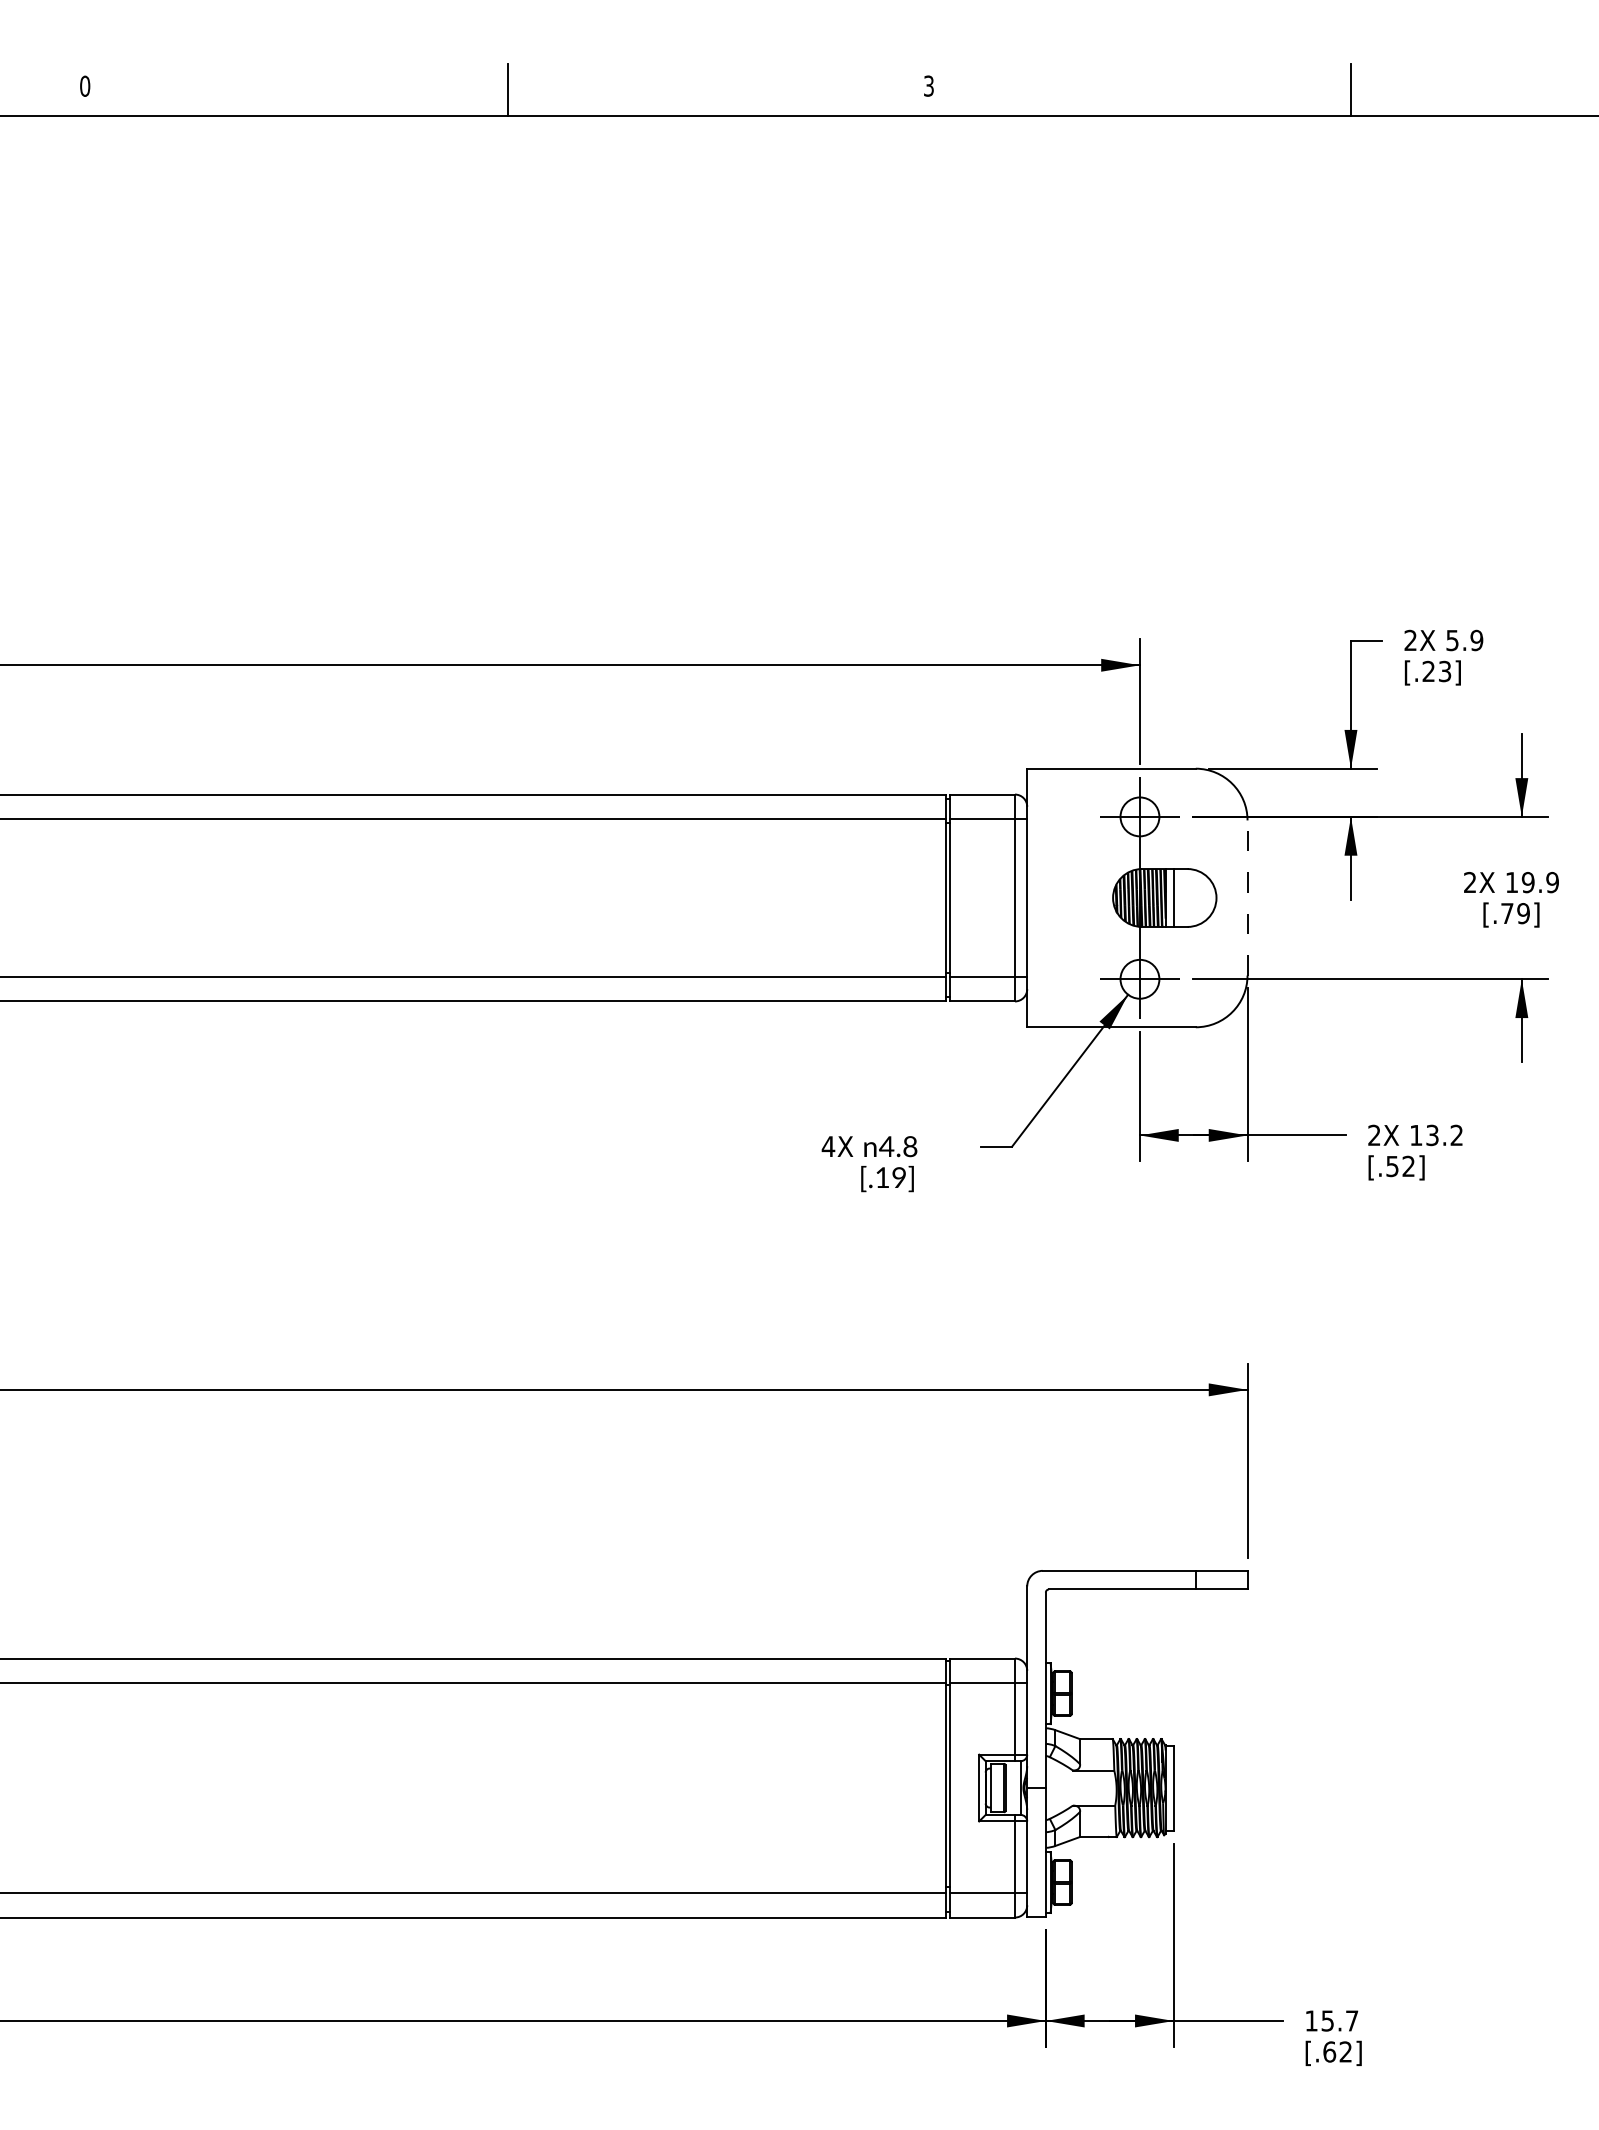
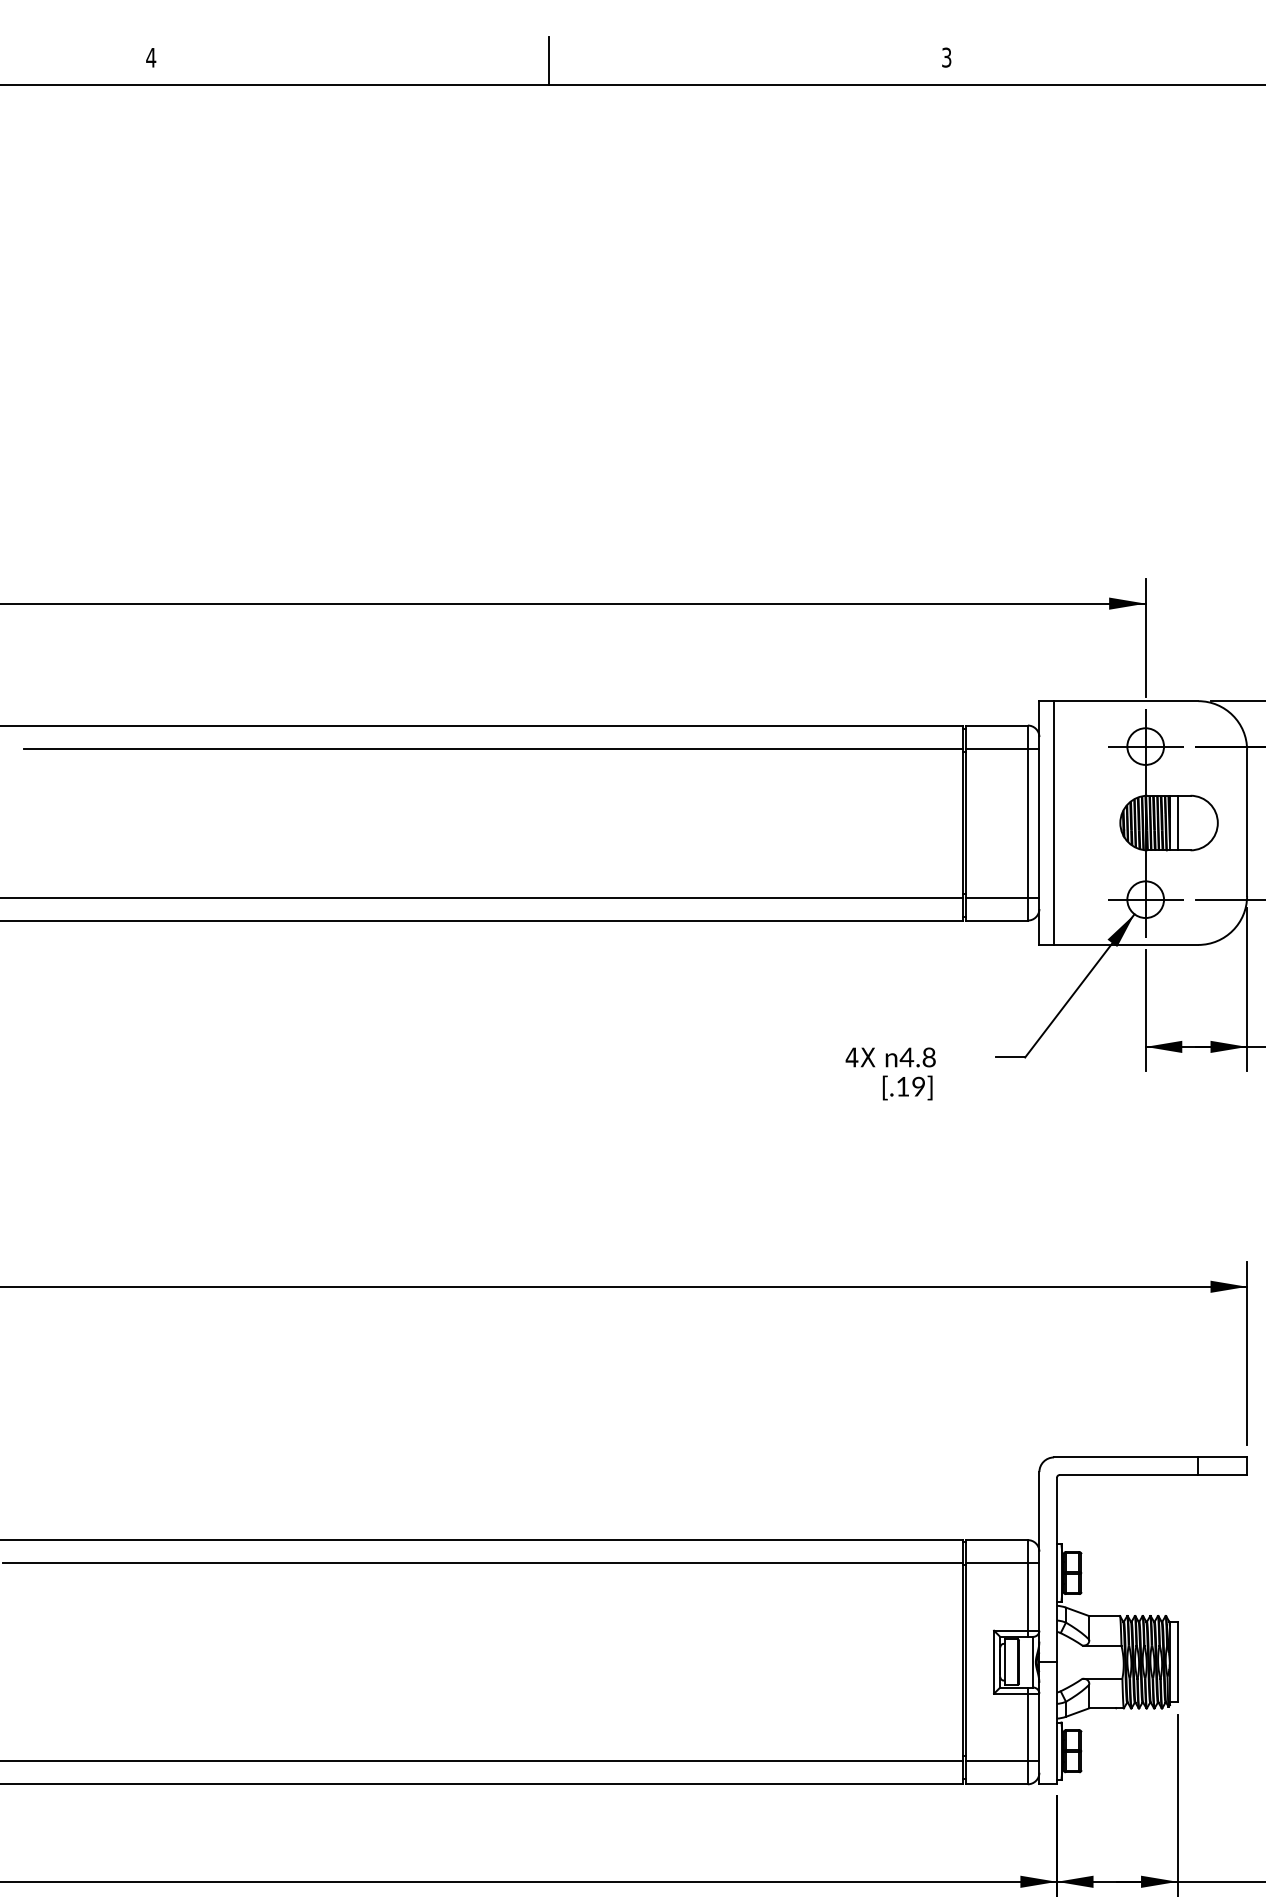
text: (84, 85) -> (150, 57), 0 -> 4
line: (1042, 897) -> (1053, 822), added
line: (1247, 898) -> (1247, 823), dashed -> solid

